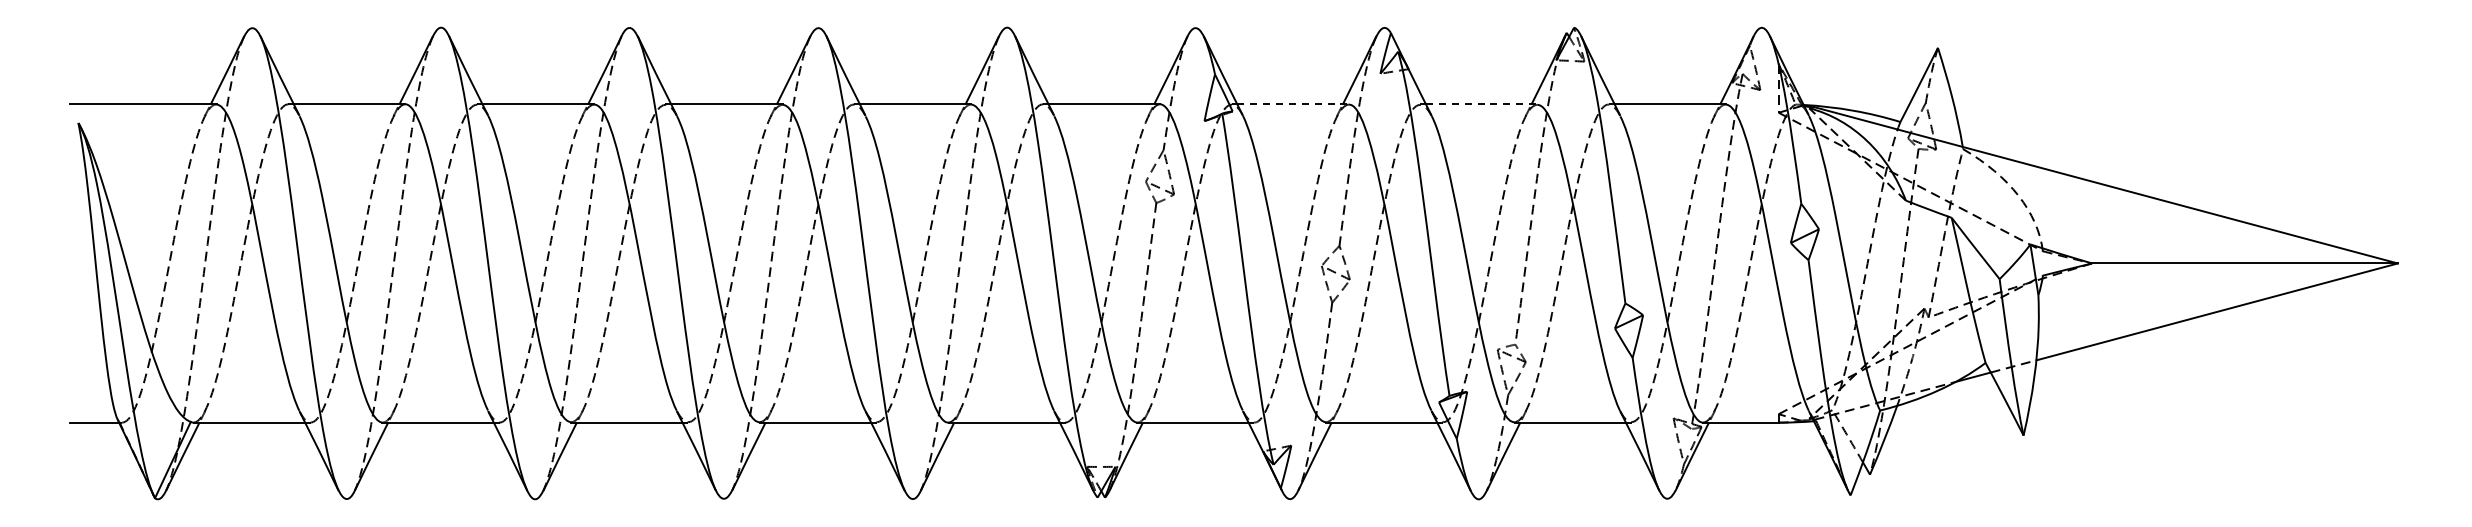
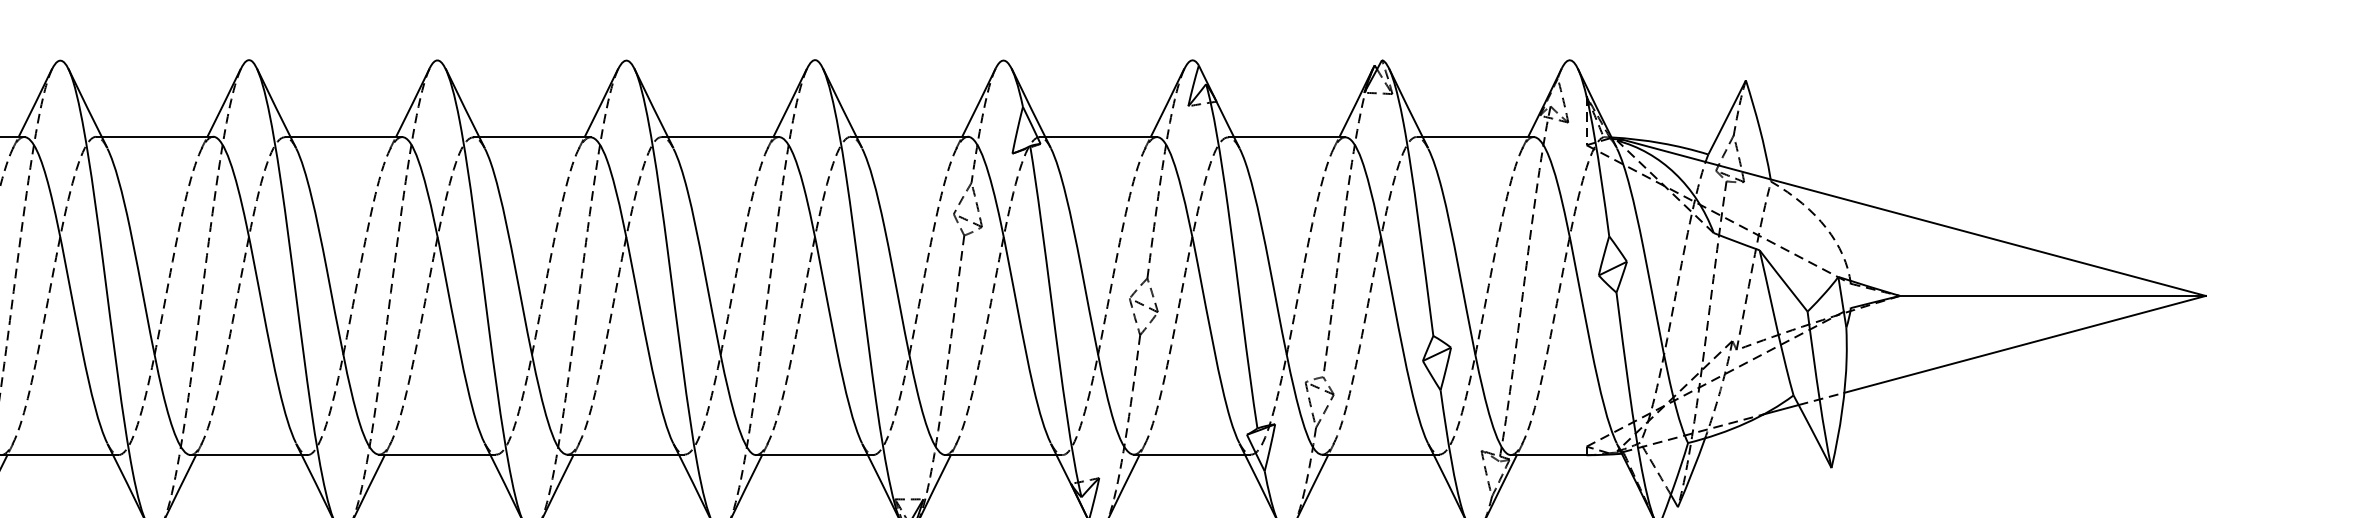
line: (1292, 104) -> (1100, 136), dashed -> solid
line: (1481, 104) -> (1289, 136), dashed -> solid

